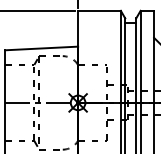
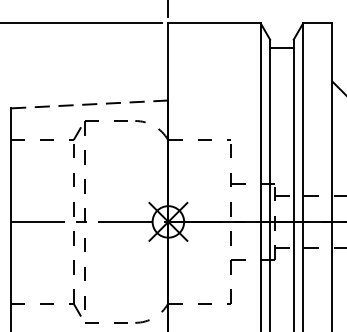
line: (41, 48) -> (89, 104), solid -> dashed

